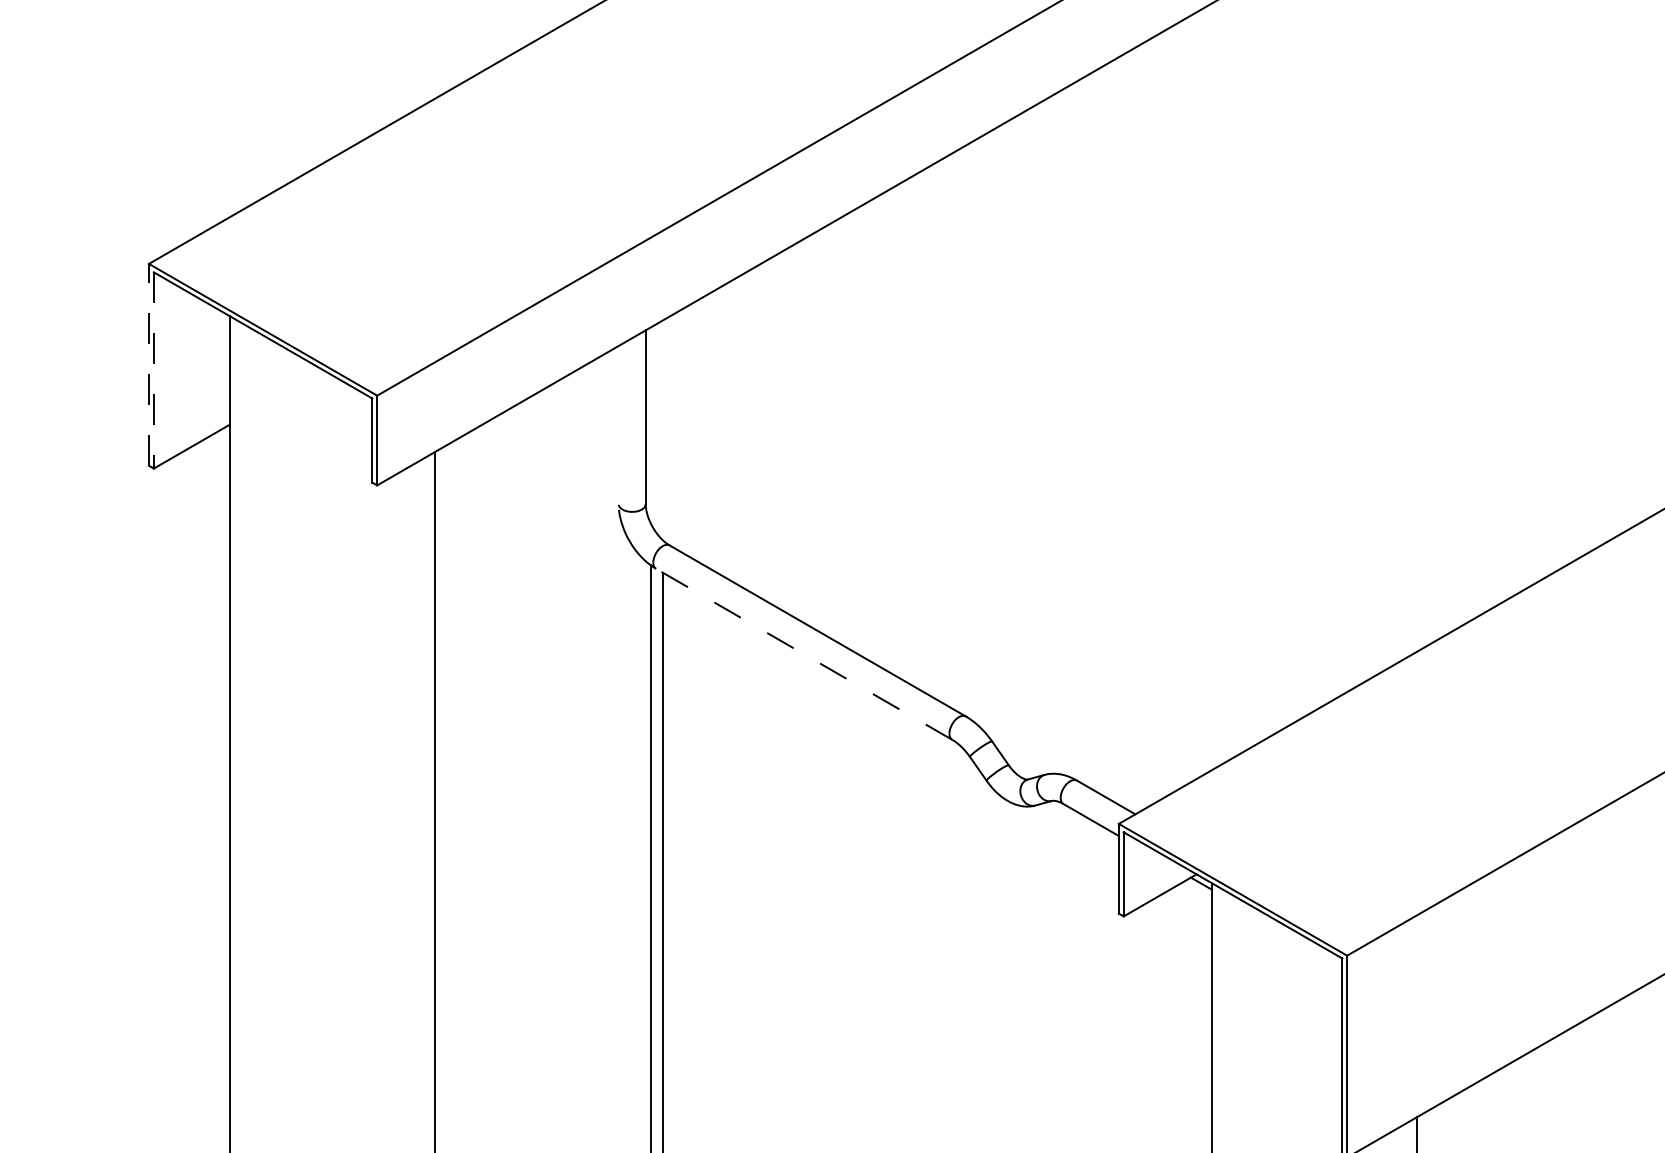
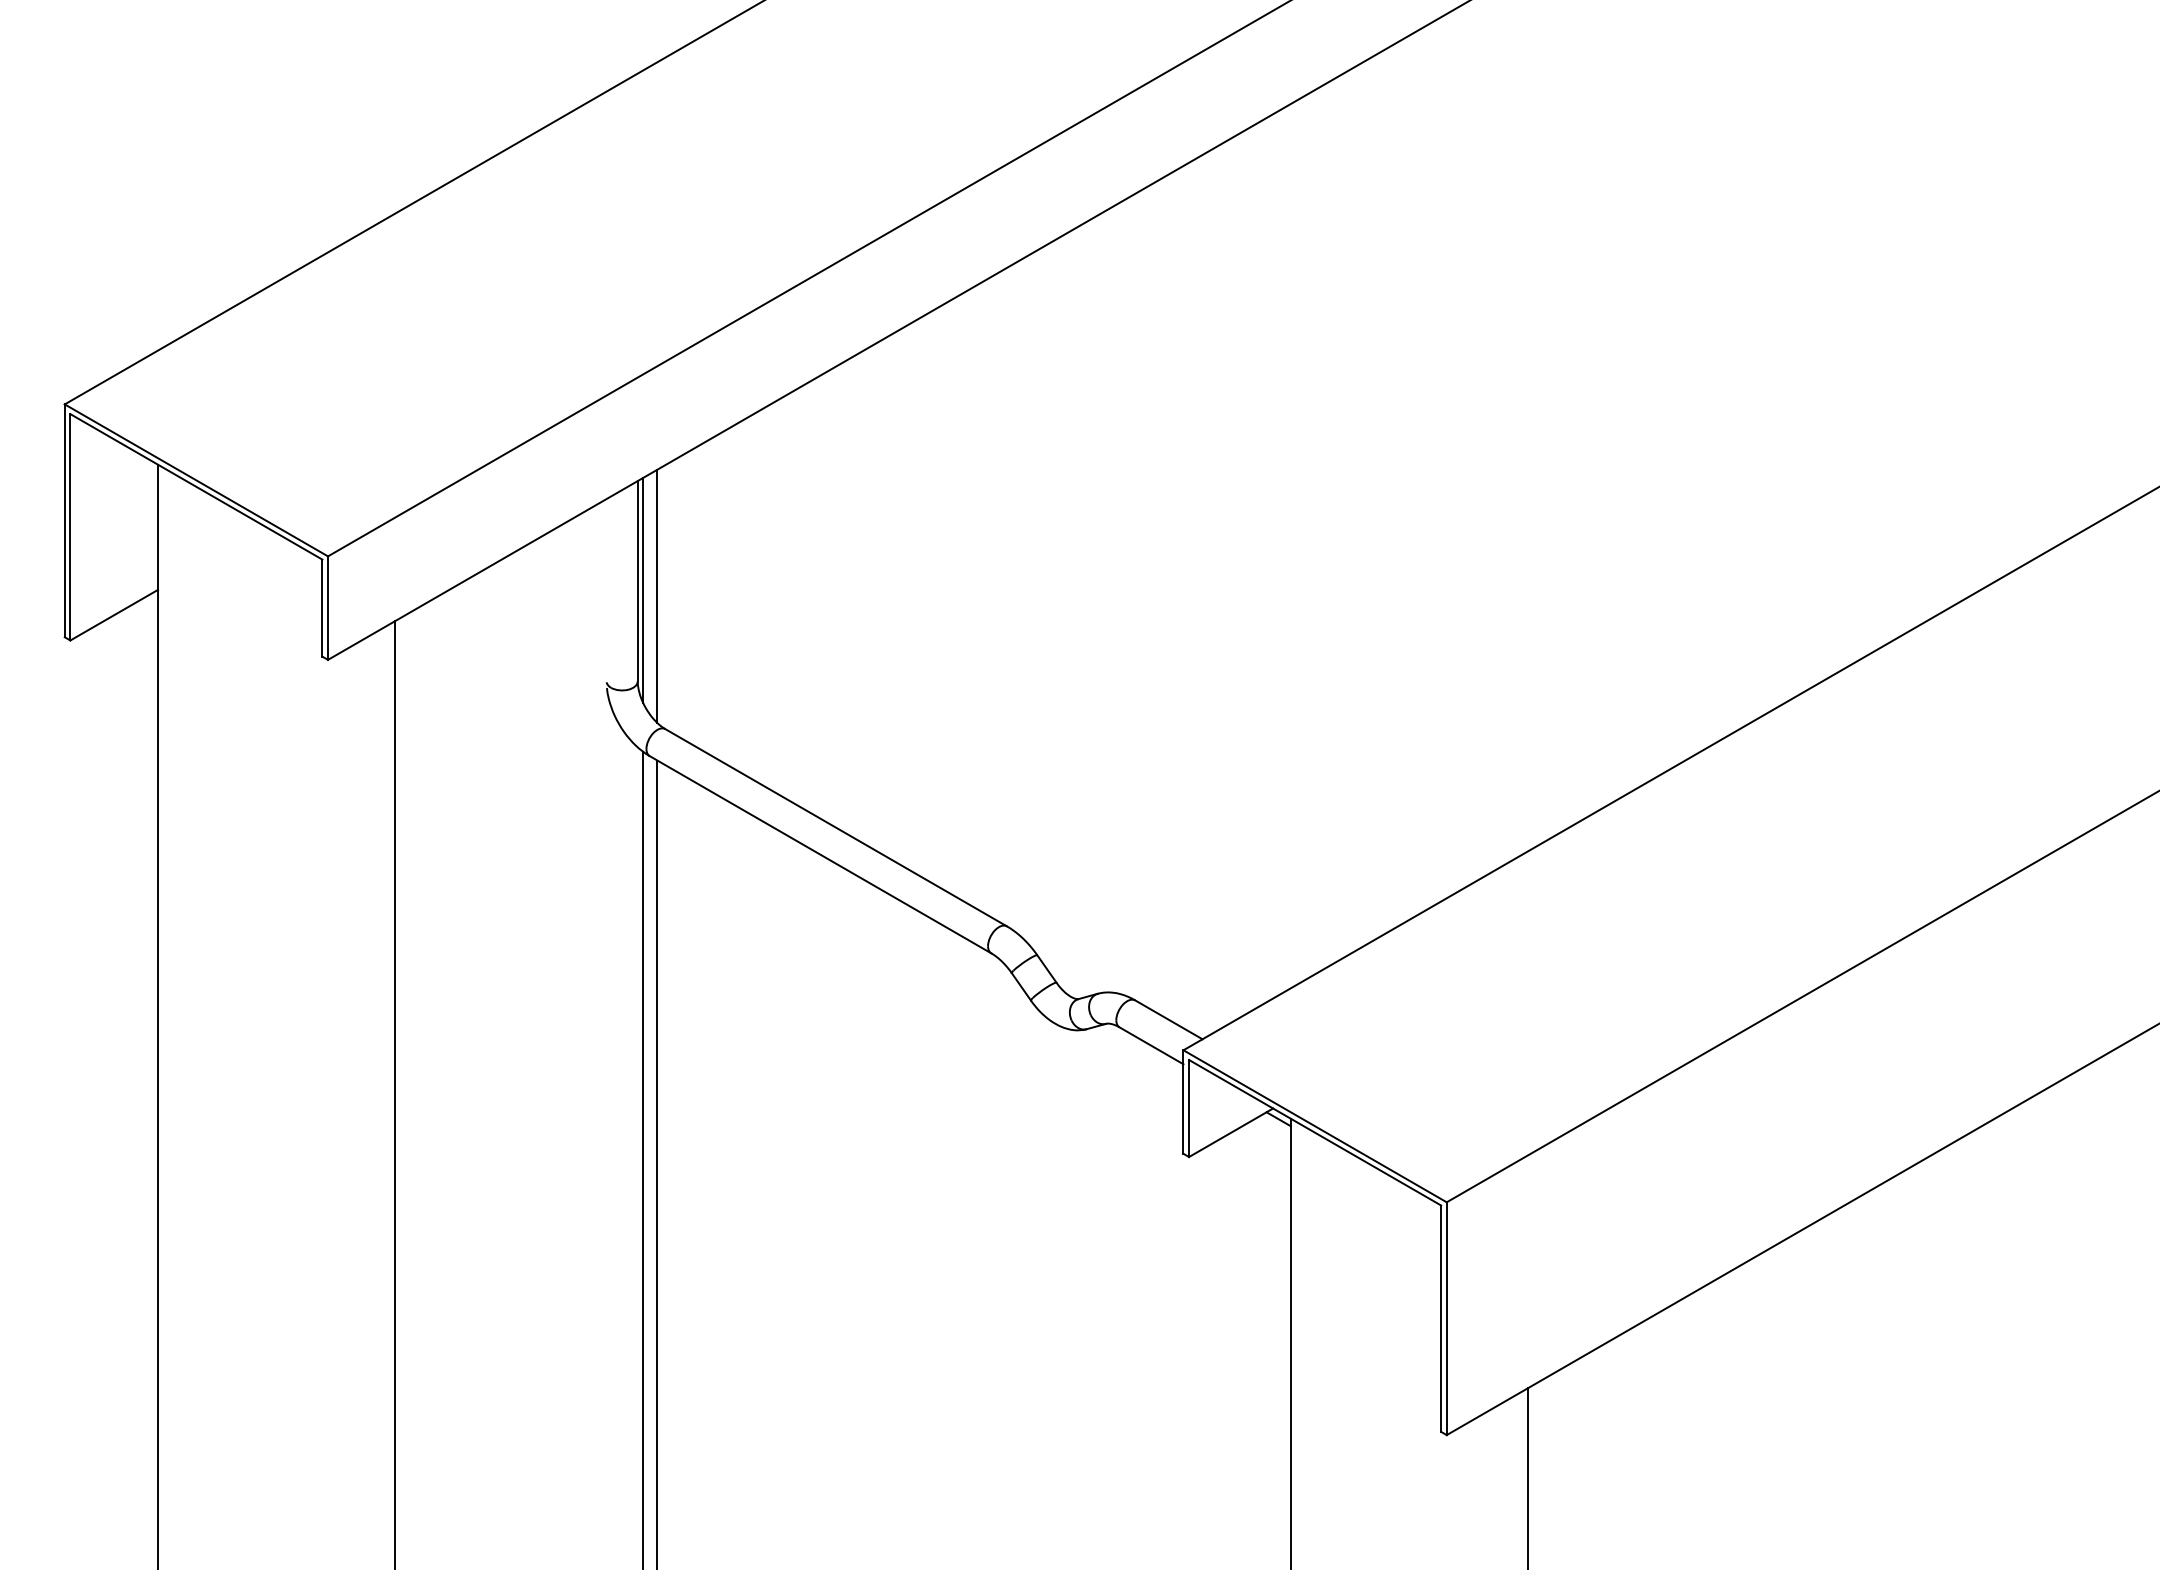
line: (148, 364) -> (64, 520), dashed -> solid
line: (153, 370) -> (70, 527), dashed -> solid
line: (650, 425) -> (643, 590), added
line: (662, 430) -> (657, 596), added
line: (804, 654) -> (820, 854), dashed -> solid

